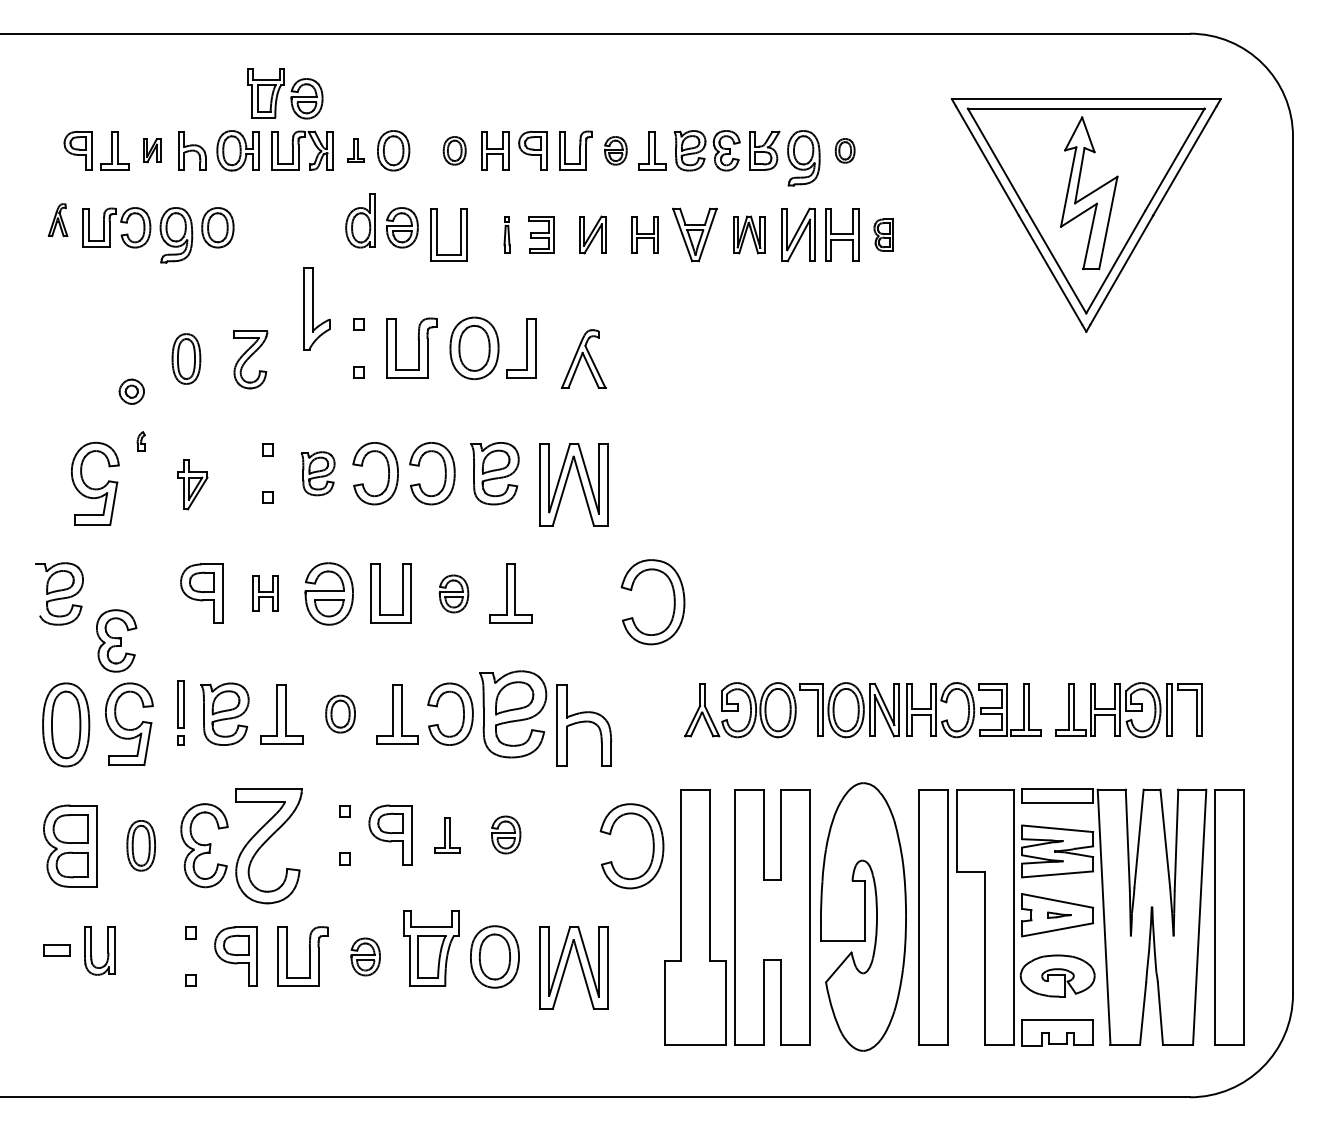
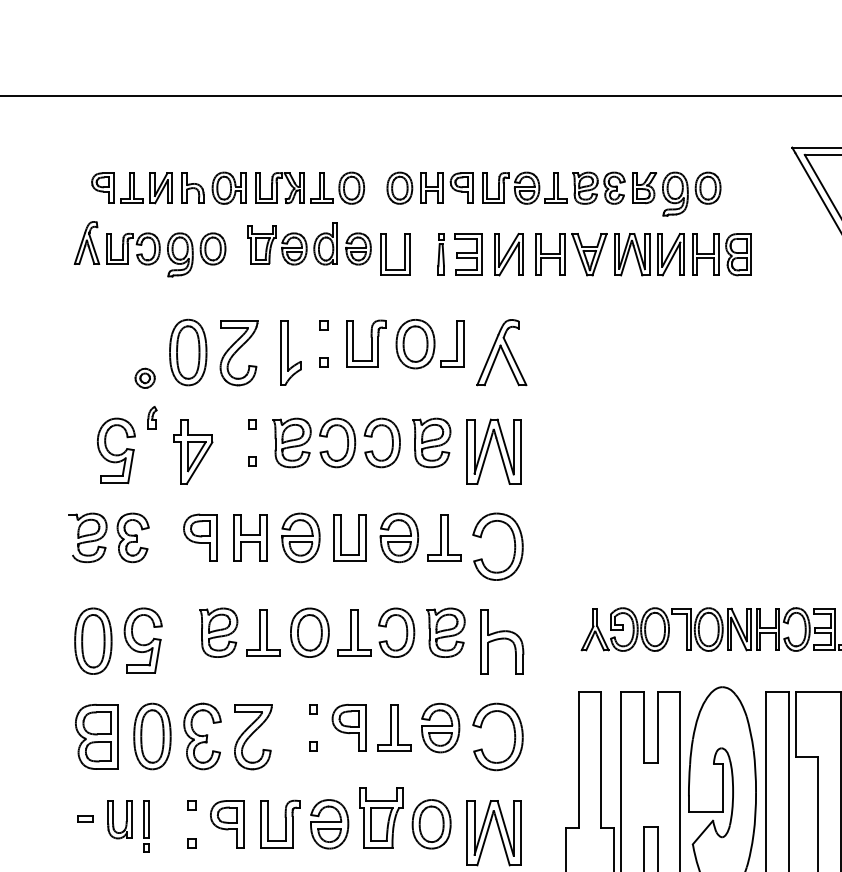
part: (285, 93) -> (277, 244), moved
part: (151, 150) -> (160, 188), size x1.67
part: (355, 150) -> (321, 188), size x1.67
part: (454, 150) -> (399, 188), size x1.43
part: (615, 150) -> (526, 188), size x1.43
part: (844, 150) -> (707, 188), size x1.67
part: (57, 219) -> (86, 242), size x1.67
part: (506, 234) -> (440, 254), size x1.43
part: (541, 234) -> (468, 254), size x1.43
part: (592, 234) -> (508, 254), size x1.43
part: (644, 234) -> (549, 254), size x1.43
part: (748, 234) -> (631, 254), size x1.43
part: (883, 235) -> (738, 255), size x1.67
part: (316, 308) -> (290, 352), moved
part: (186, 358) -> (188, 352), size x1.67
part: (583, 358) -> (501, 352), size x1.43
part: (250, 359) -> (238, 352), size x1.43
part: (141, 441) -> (152, 417), size x1.43
part: (317, 473) -> (291, 442), size x1.43
part: (192, 484) -> (193, 451), size x1.67
part: (265, 593) -> (250, 537), size x1.67
part: (453, 593) -> (398, 537), size x1.67
part: (673, 602) -> (514, 547), moved
part: (116, 640) -> (133, 537), moved
part: (180, 712) -> (145, 825), moved
part: (340, 713) -> (309, 632), size x1.67
part: (513, 713) -> (446, 632), size x0.71
part: (505, 834) -> (439, 727), size x1.67
part: (447, 835) -> (394, 728), size x1.67
part: (141, 845) -> (152, 736), size x1.67
part: (268, 846) -> (253, 737), size x0.71
part: (652, 846) -> (514, 737), moved
part: (56, 950) -> (85, 819), size x0.71
part: (365, 956) -> (329, 823), size x1.67

